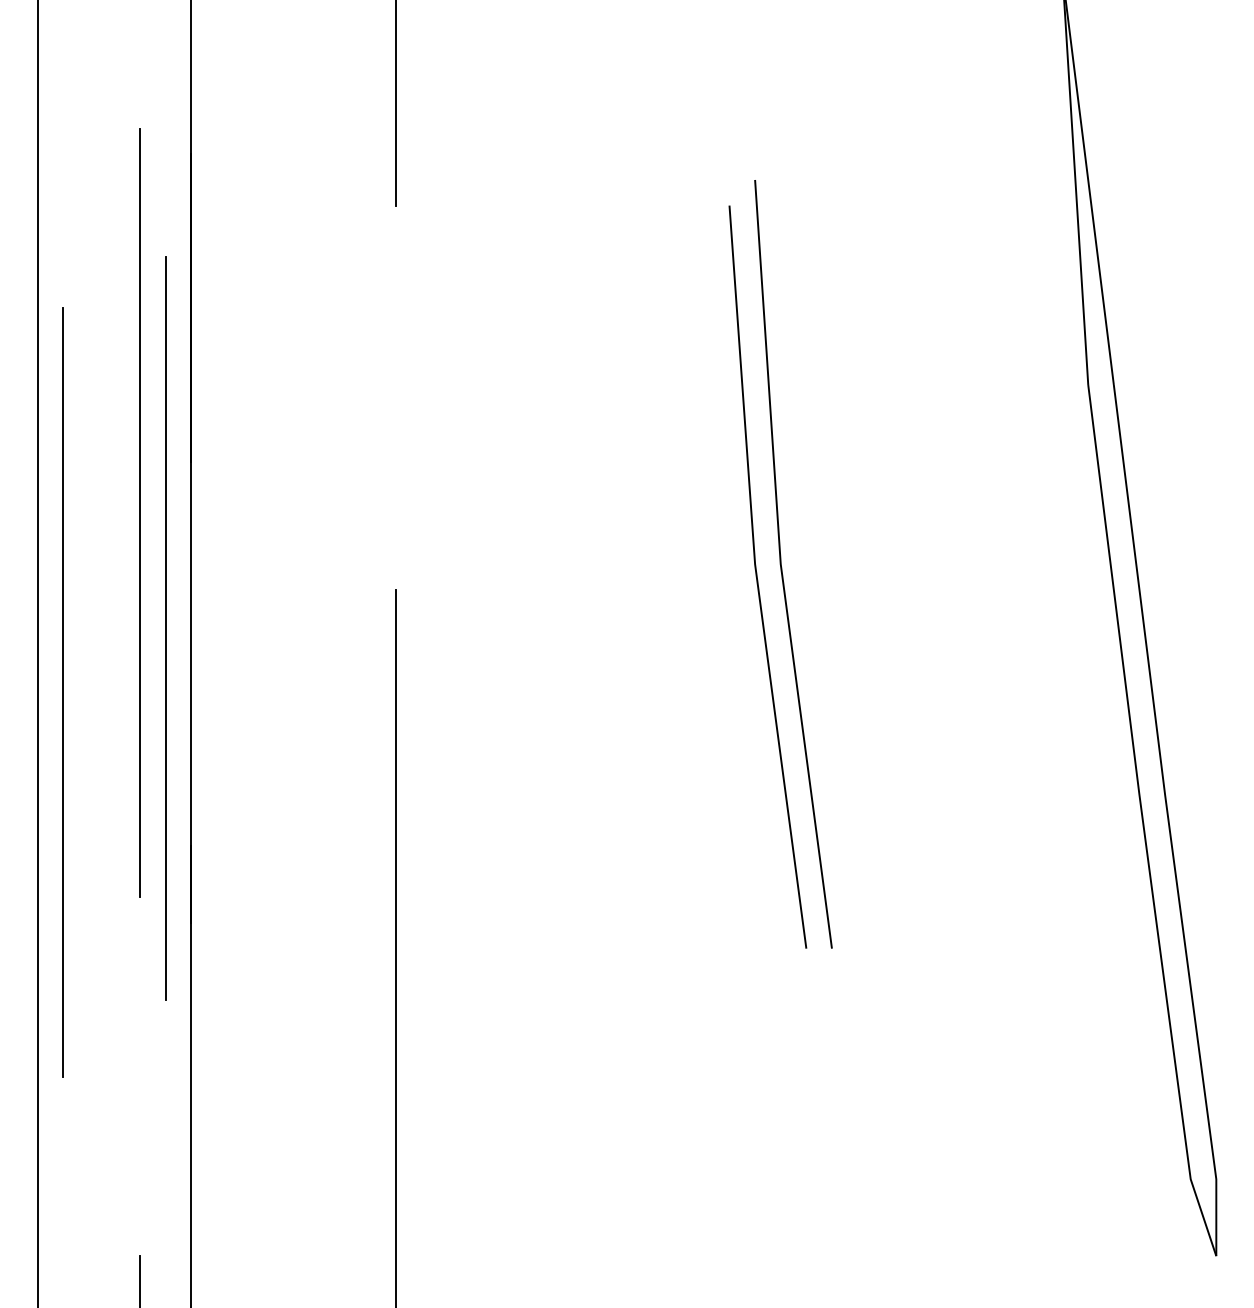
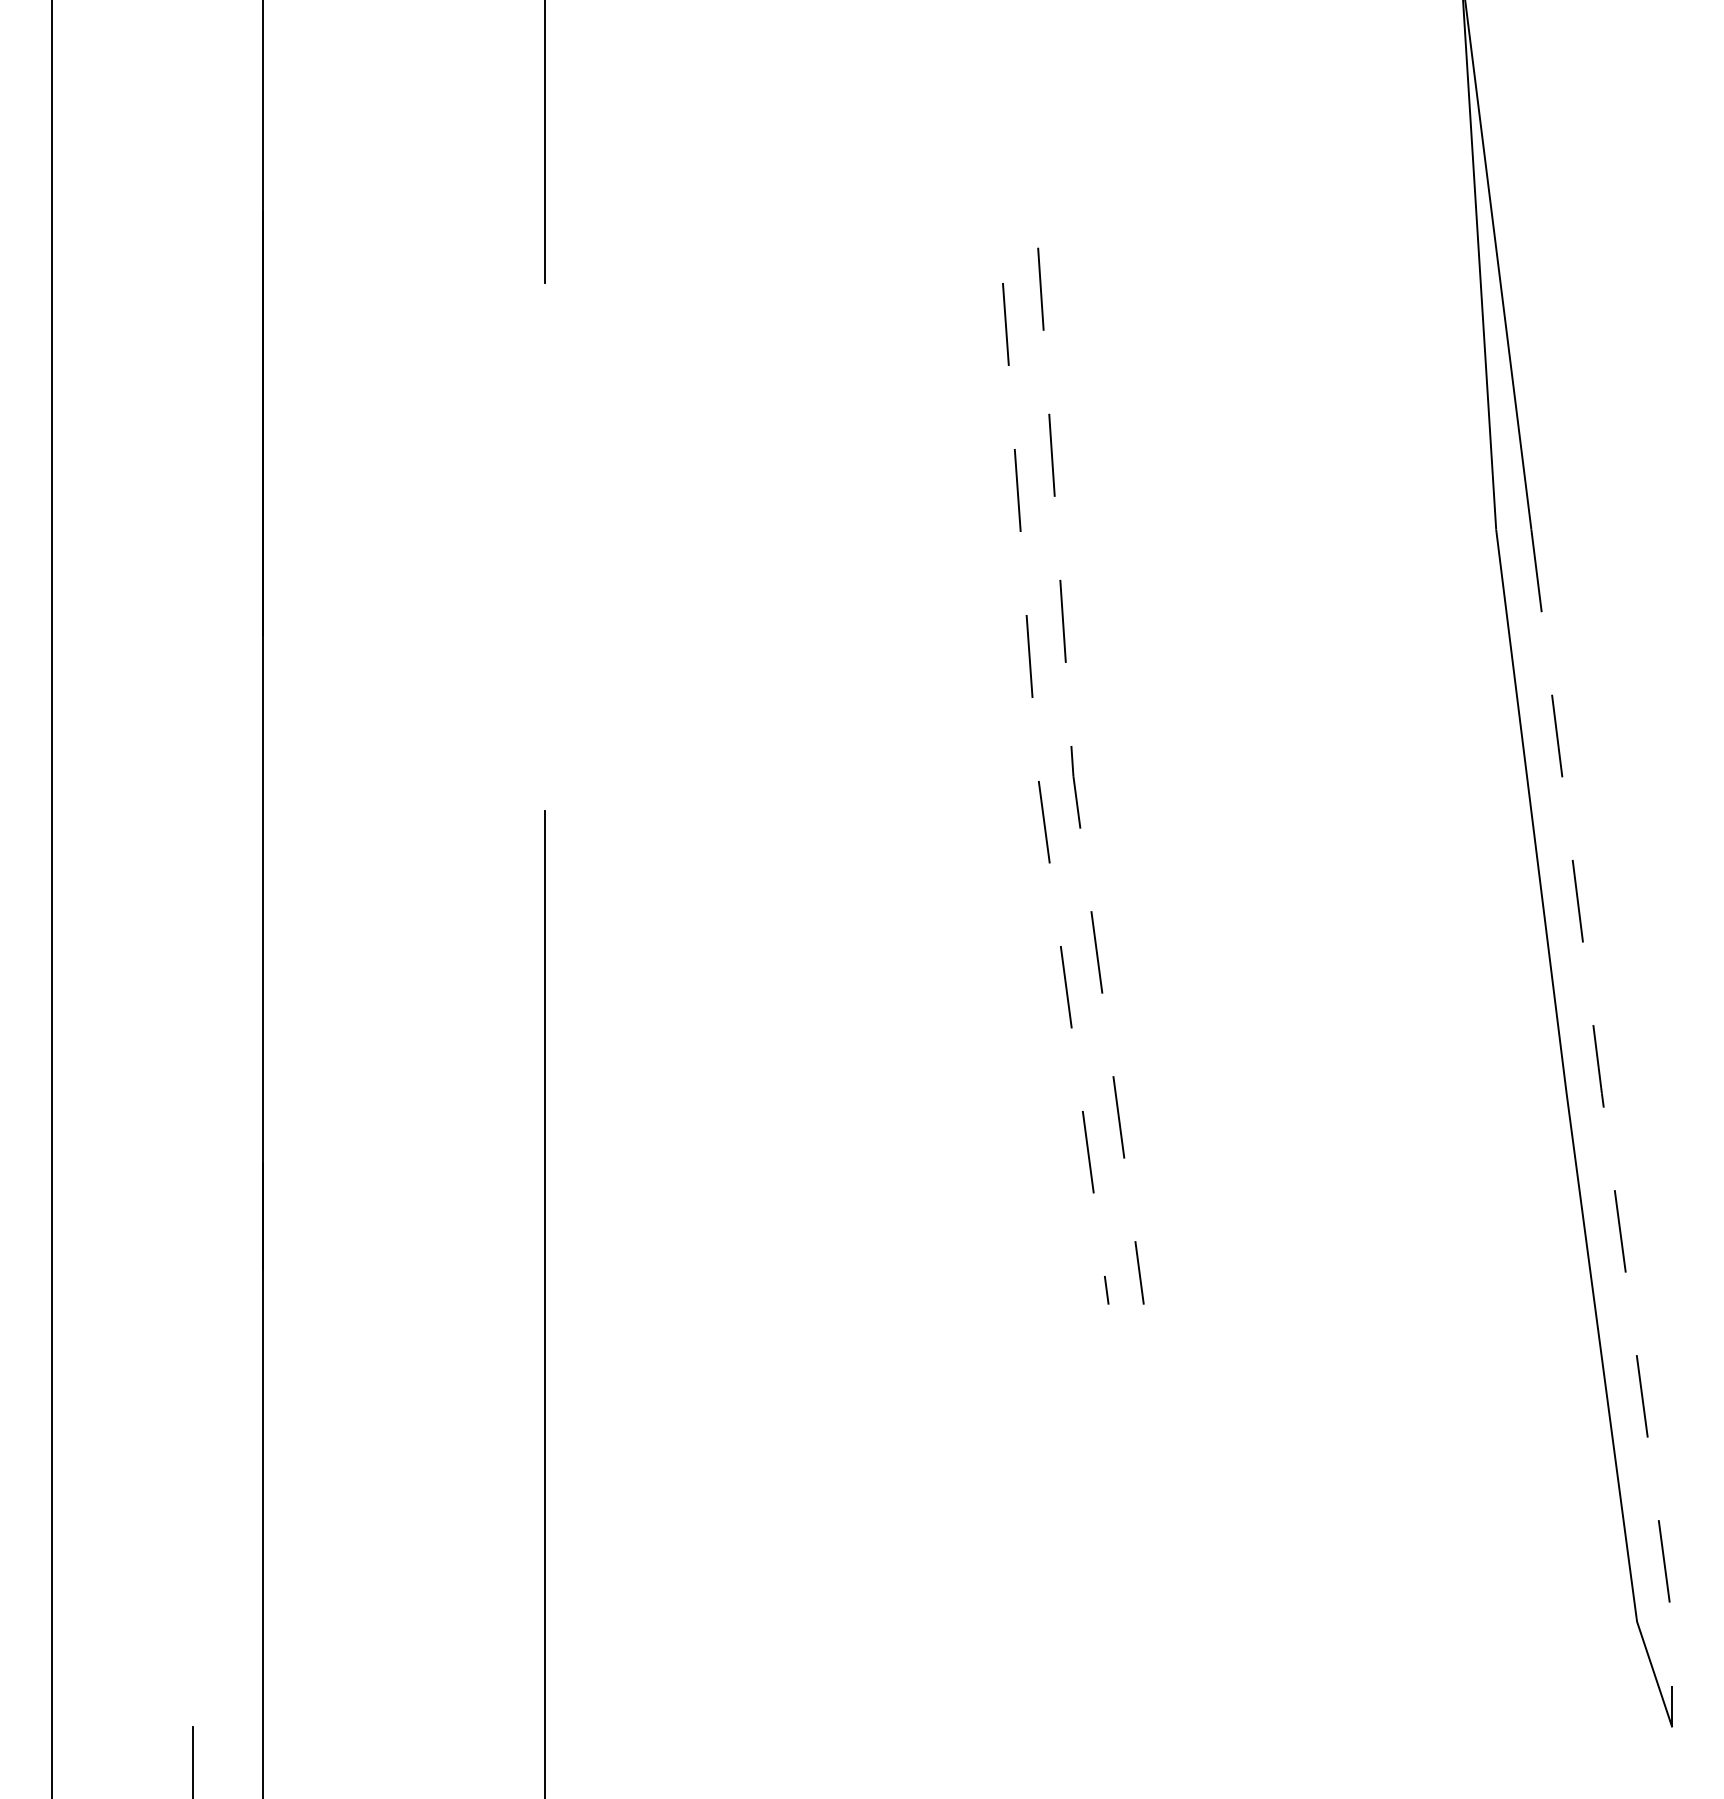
line: (140, 512) -> (192, 705), removed
line: (780, 565) -> (1073, 778), solid -> dashed
line: (756, 578) -> (1040, 795), solid -> dashed
line: (165, 628) -> (227, 864), removed
line: (62, 691) -> (86, 951), removed
line: (1168, 820) -> (1606, 1128), solid -> dashed

